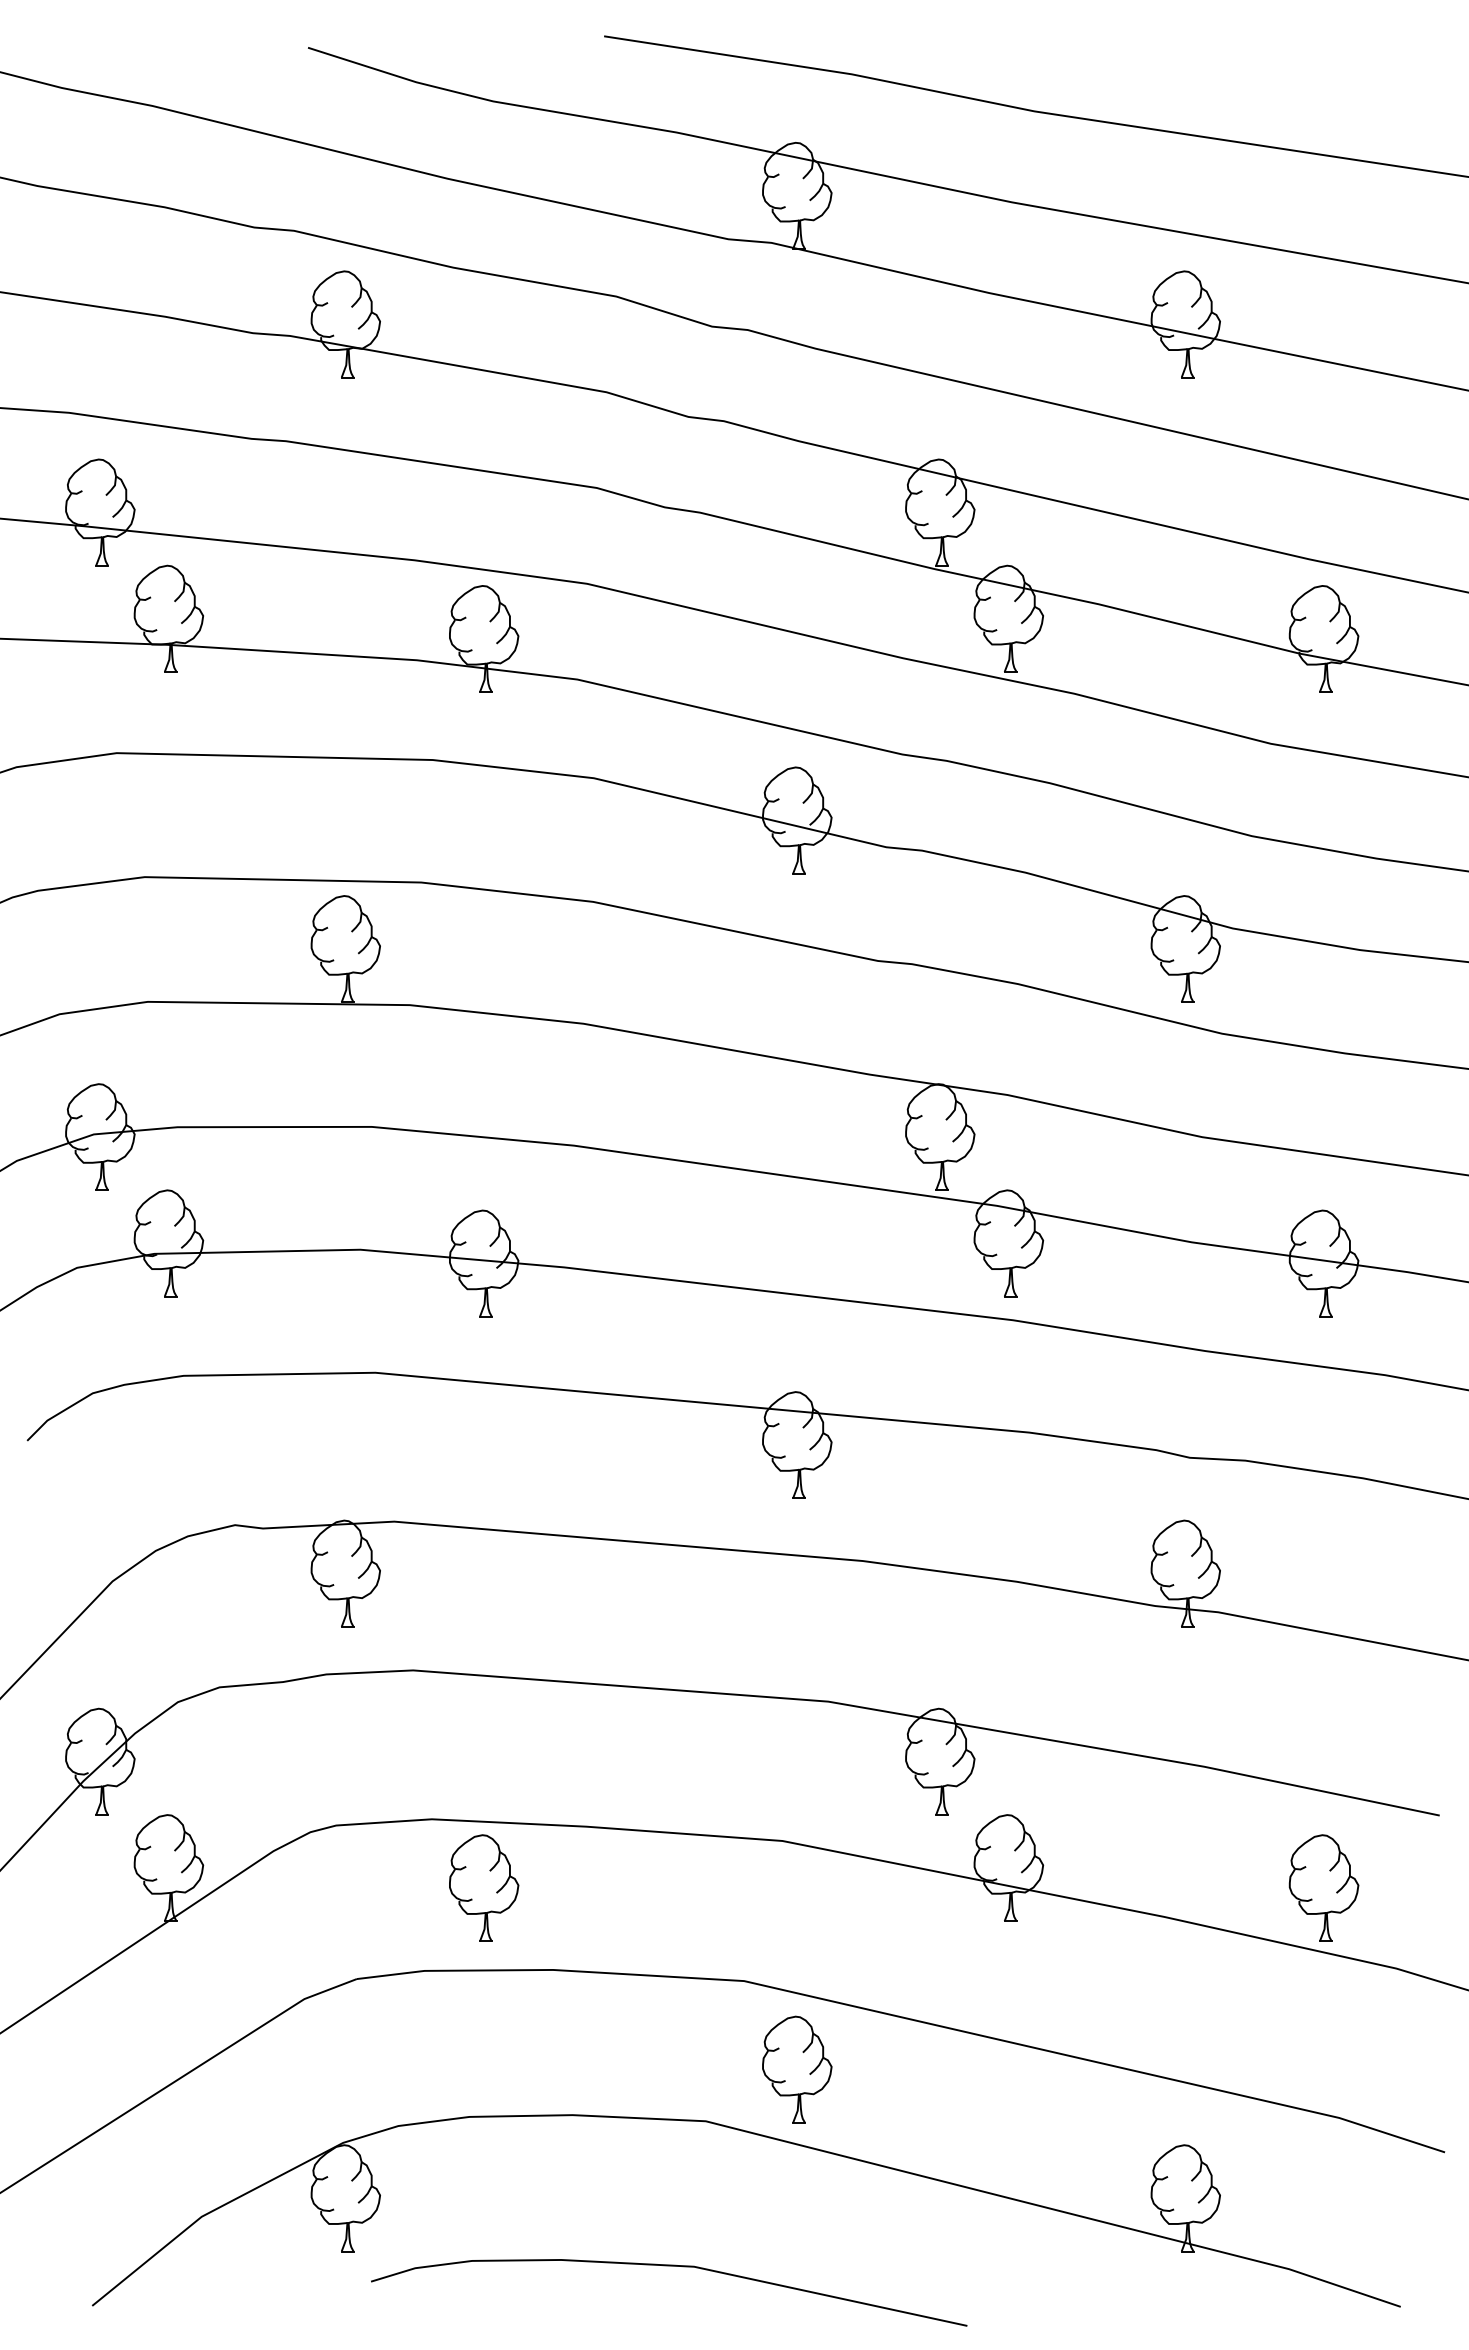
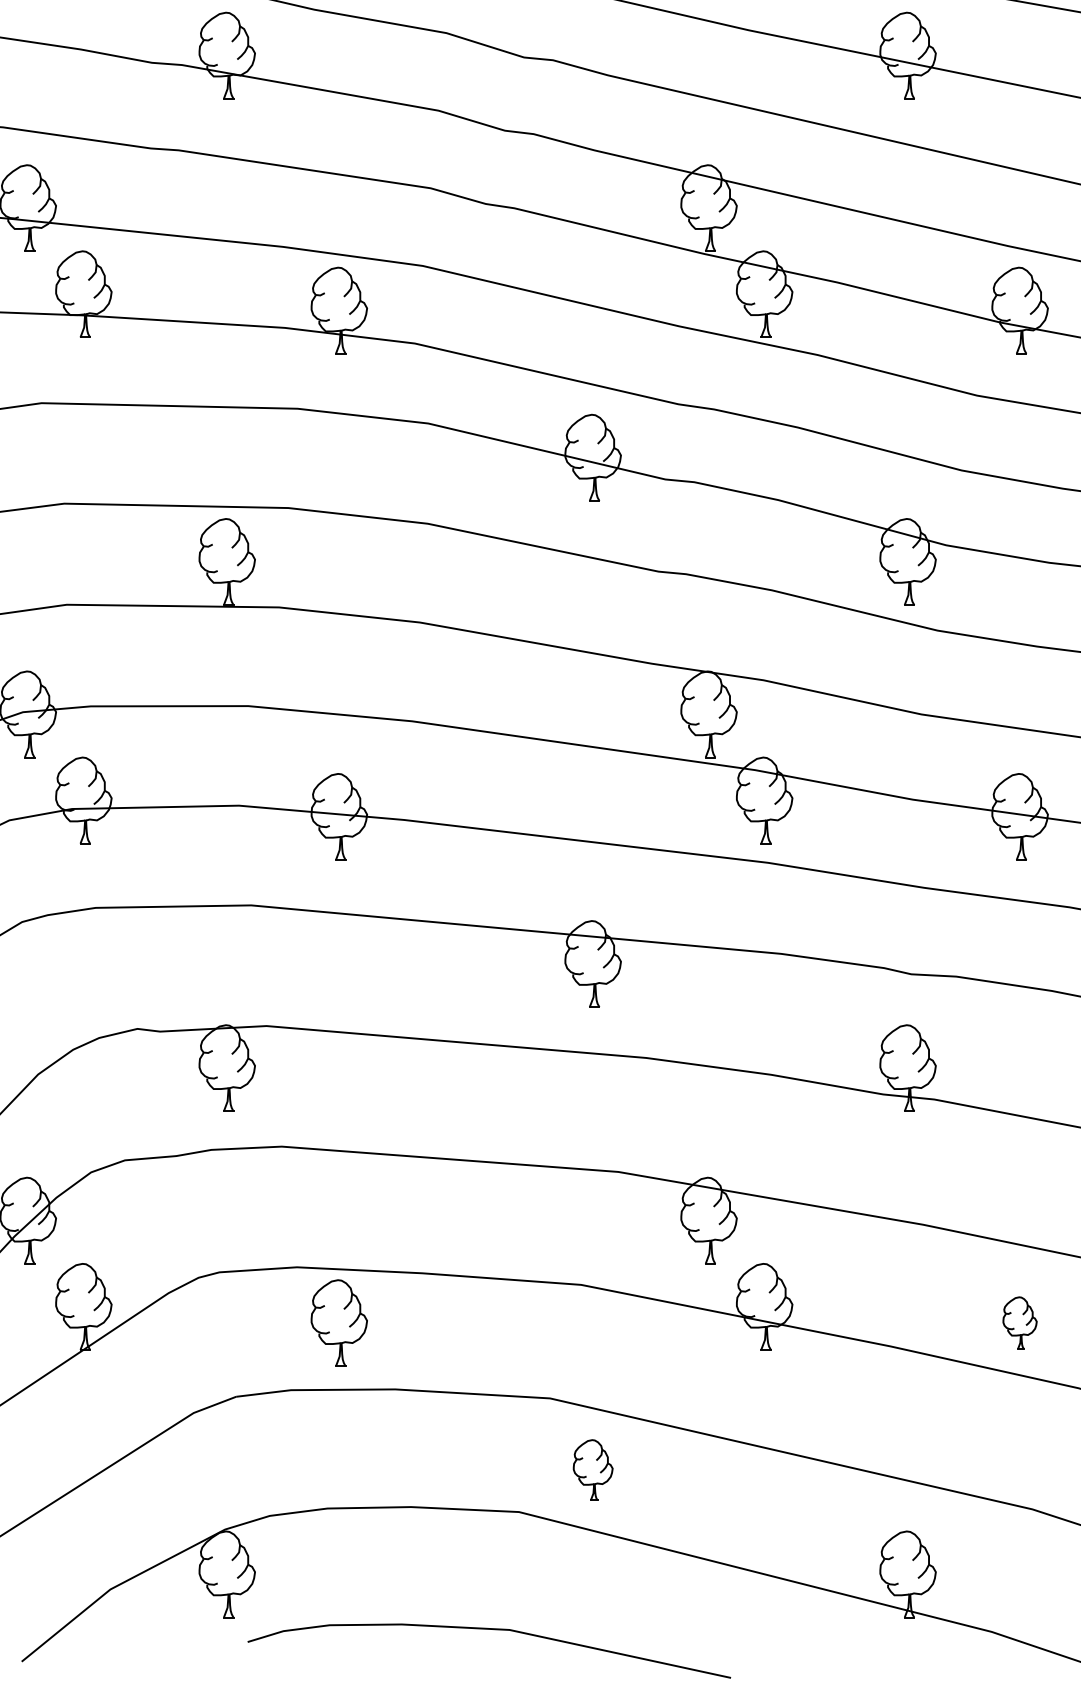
part: (1323, 1887) -> (1019, 1322), size x0.6
part: (797, 2069) -> (593, 1470), size x0.7

